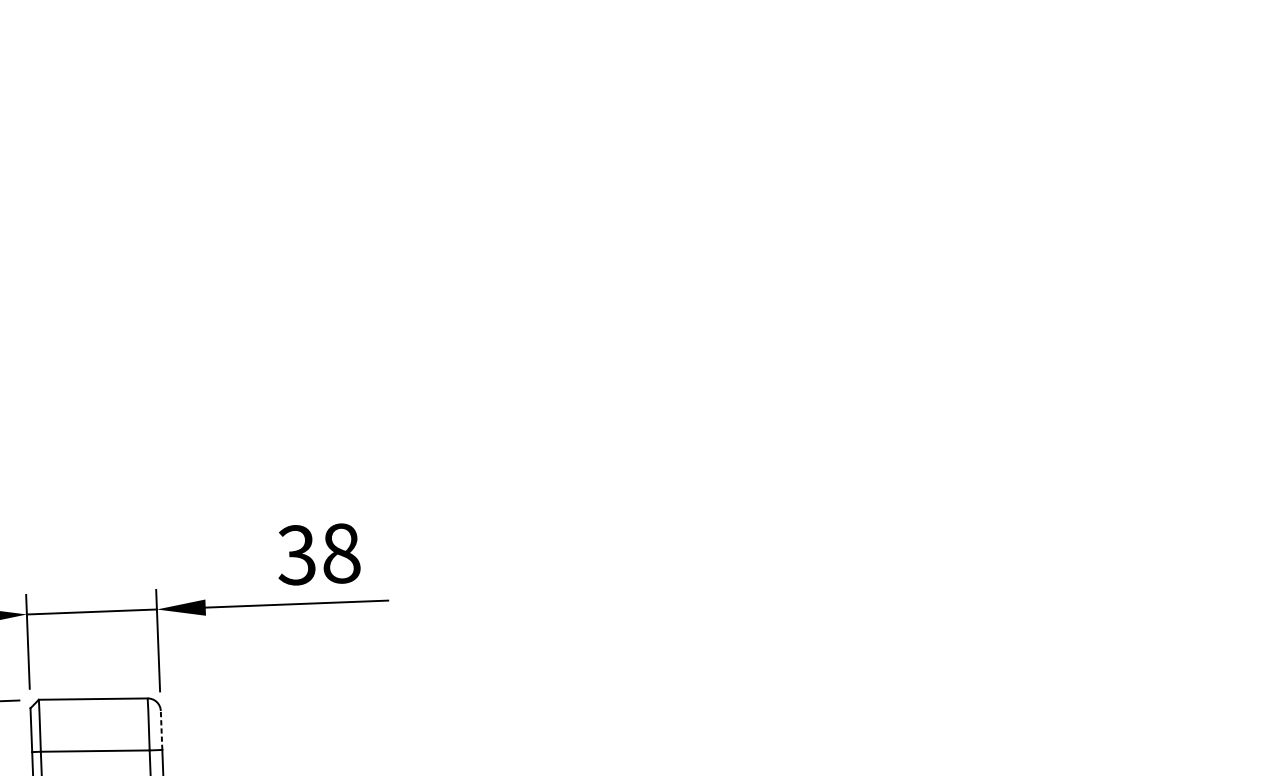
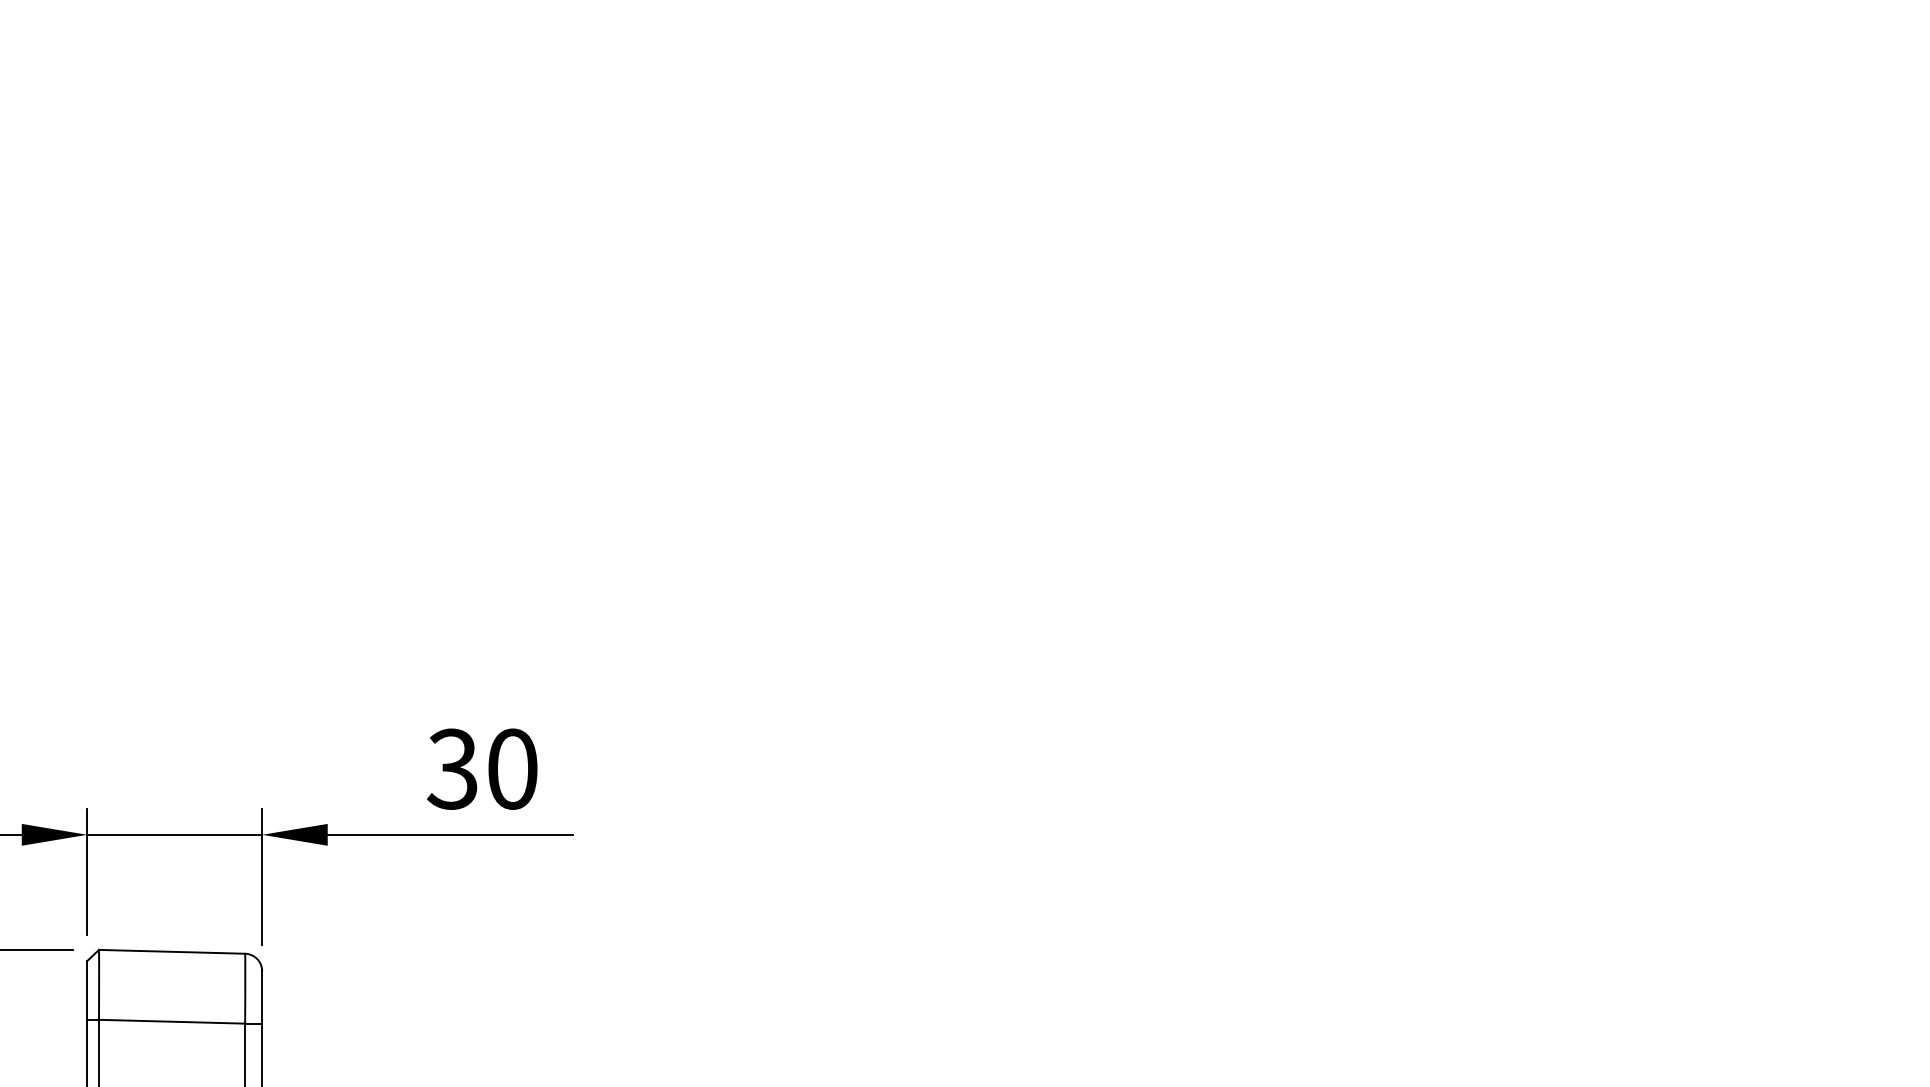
text: (341, 553) -> (512, 768), 38 -> 30
line: (161, 729) -> (262, 996), dashed -> solid

